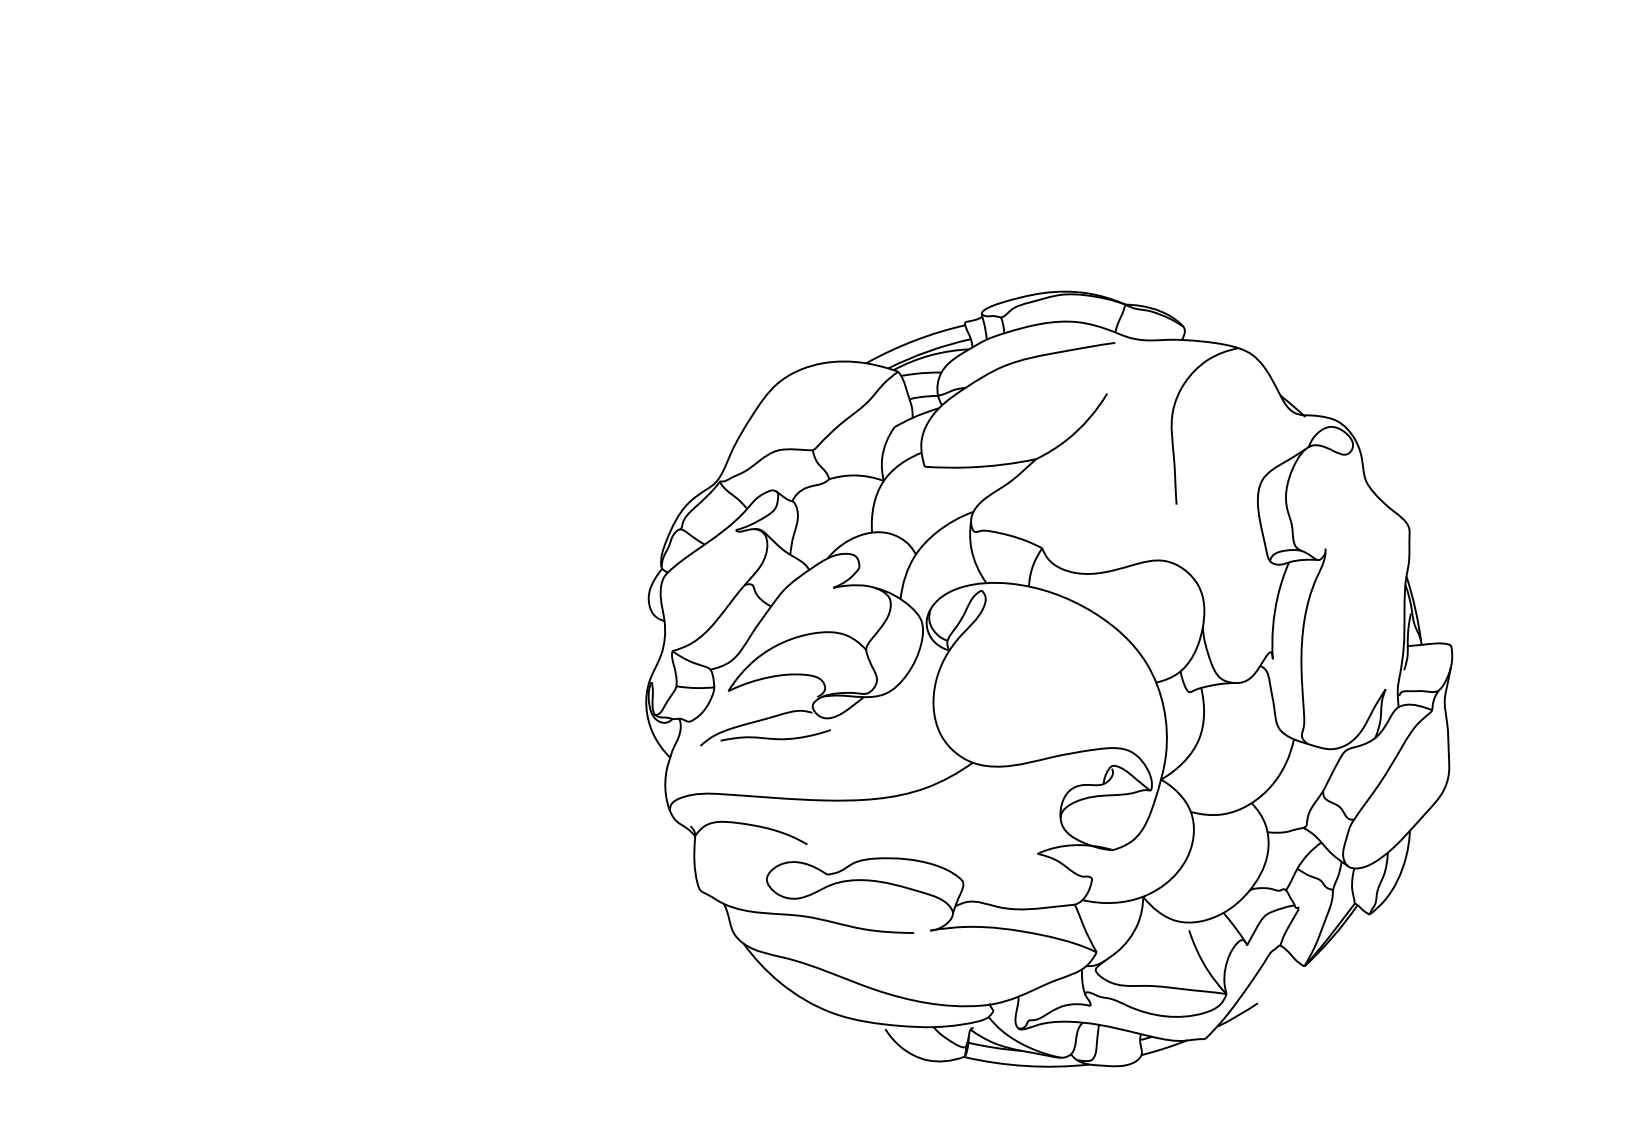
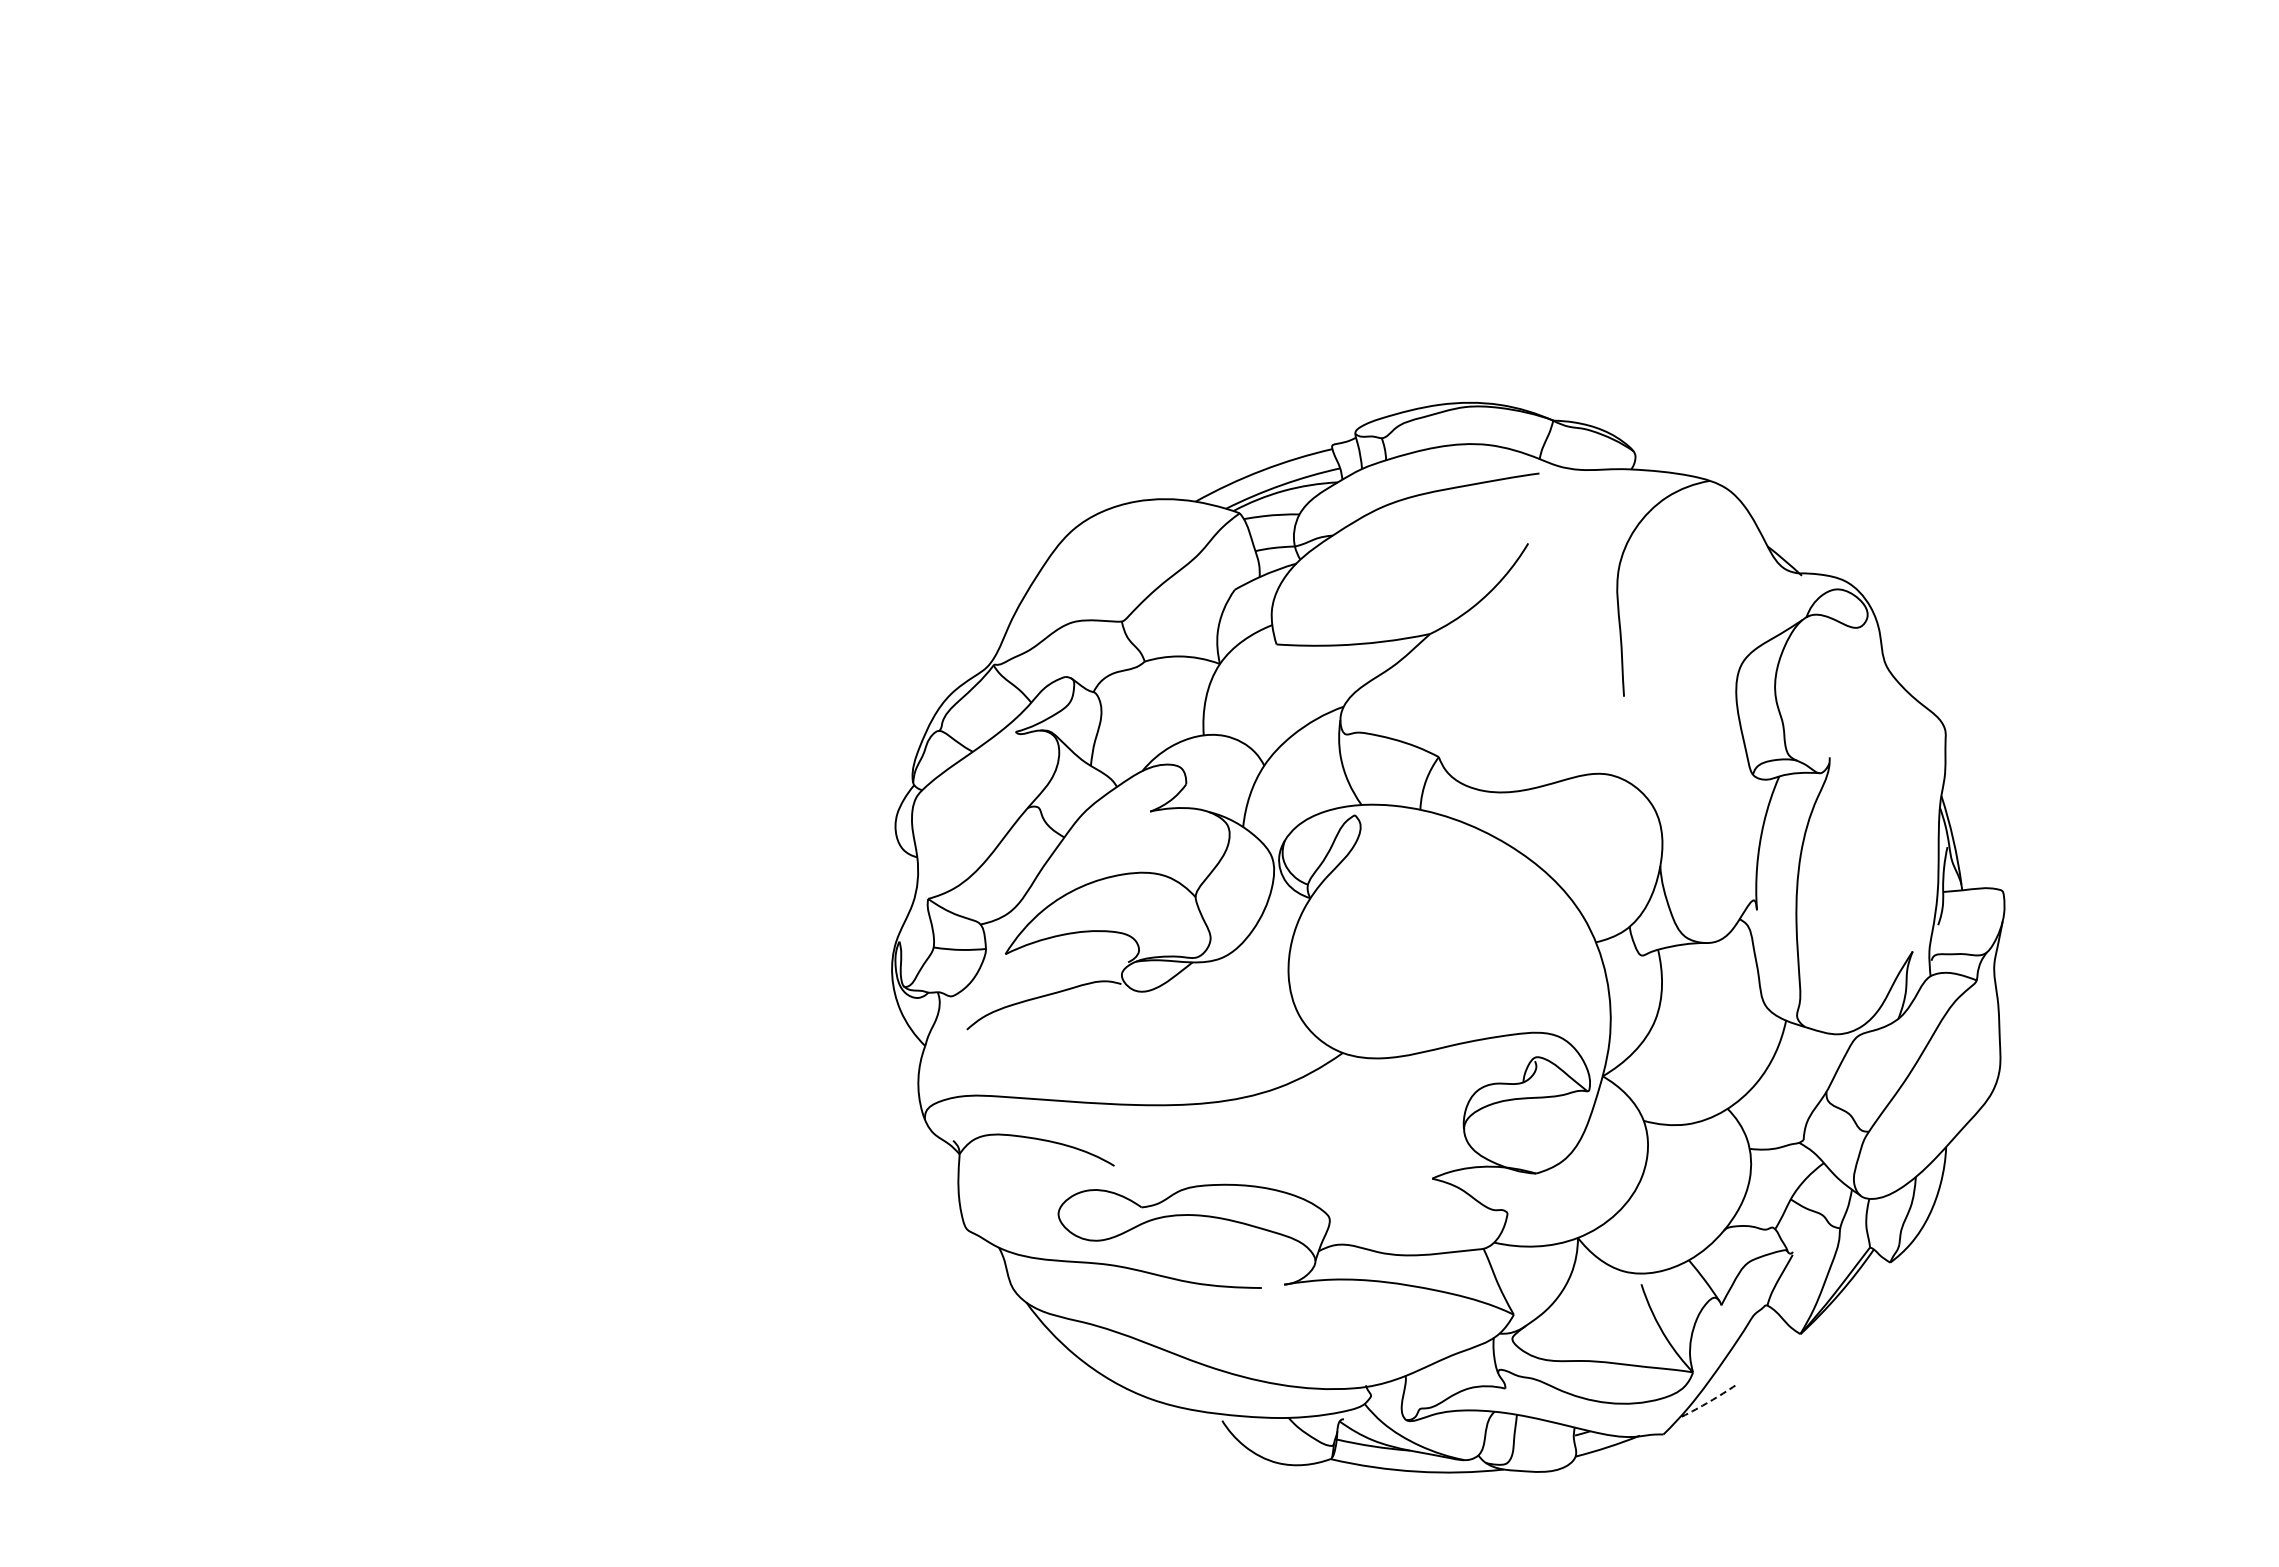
curve: (775, 738) -> (1070, 1019), removed
arc: (1238, 1015) -> (1709, 1401), solid -> dashed

